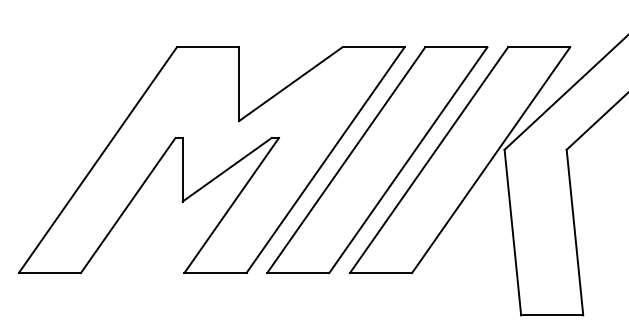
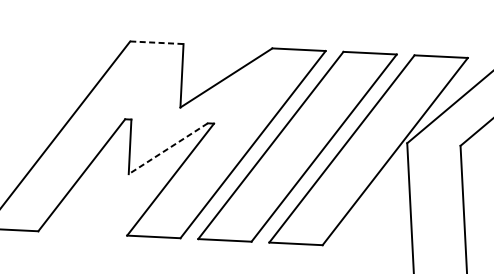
line: (208, 47) -> (157, 42), solid -> dashed
line: (227, 169) -> (168, 148), solid -> dashed

